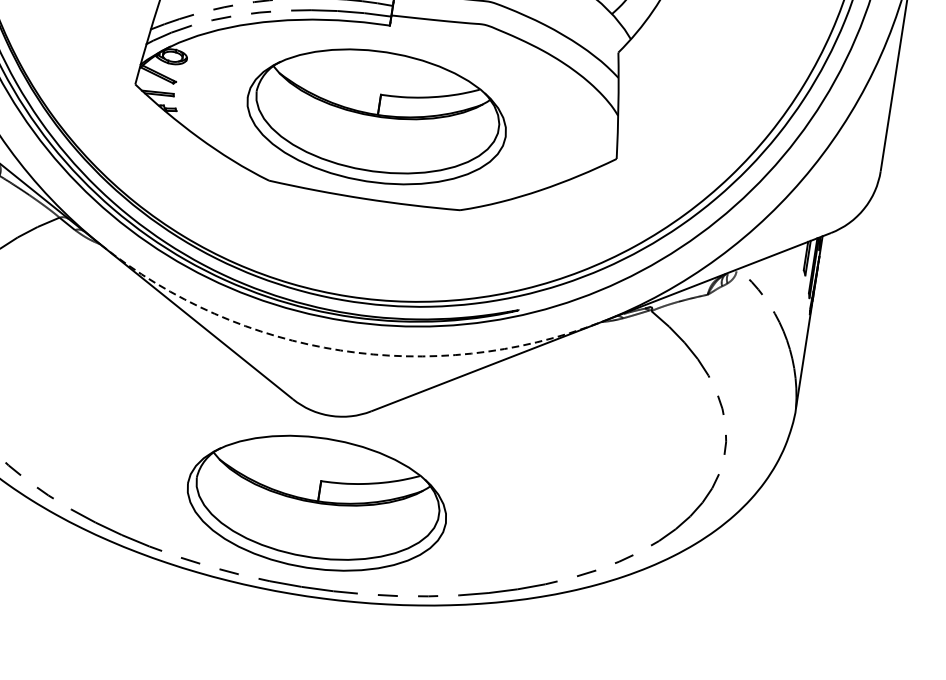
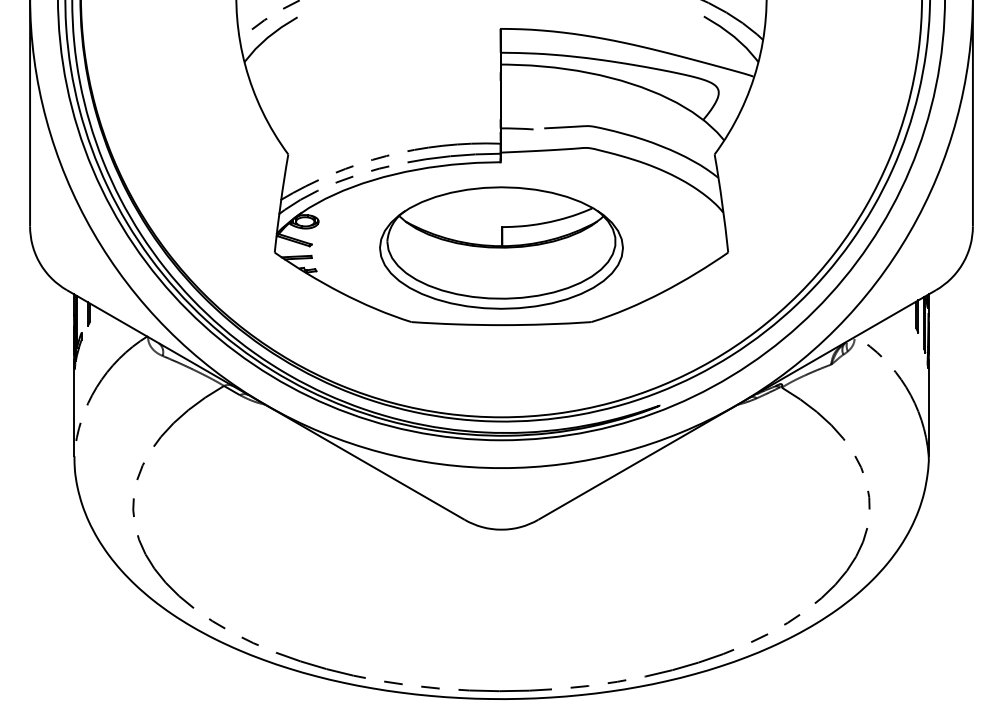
arc: (340, 350) -> (501, 468), dashed -> solid
part: (317, 502) -> (501, 611), removed

